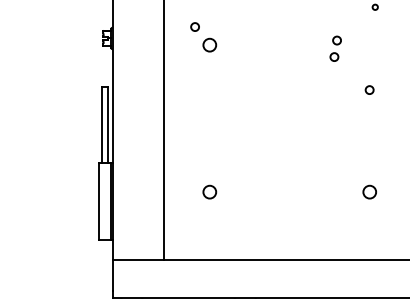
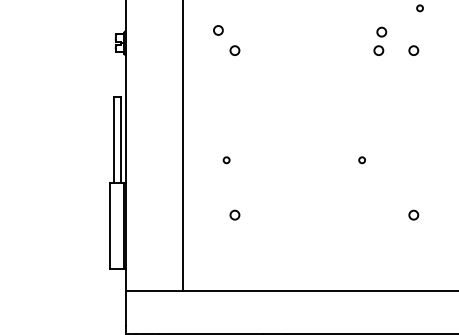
circle: (209, 44) -> (234, 49), size x0.62
part: (335, 48) -> (380, 41), moved
circle: (369, 89) -> (413, 49), moved
circle: (201, 142) -> (225, 159), added
circle: (323, 142) -> (362, 159), added
circle: (209, 191) -> (234, 214), size x0.62
circle: (369, 191) -> (413, 214), size x0.62

